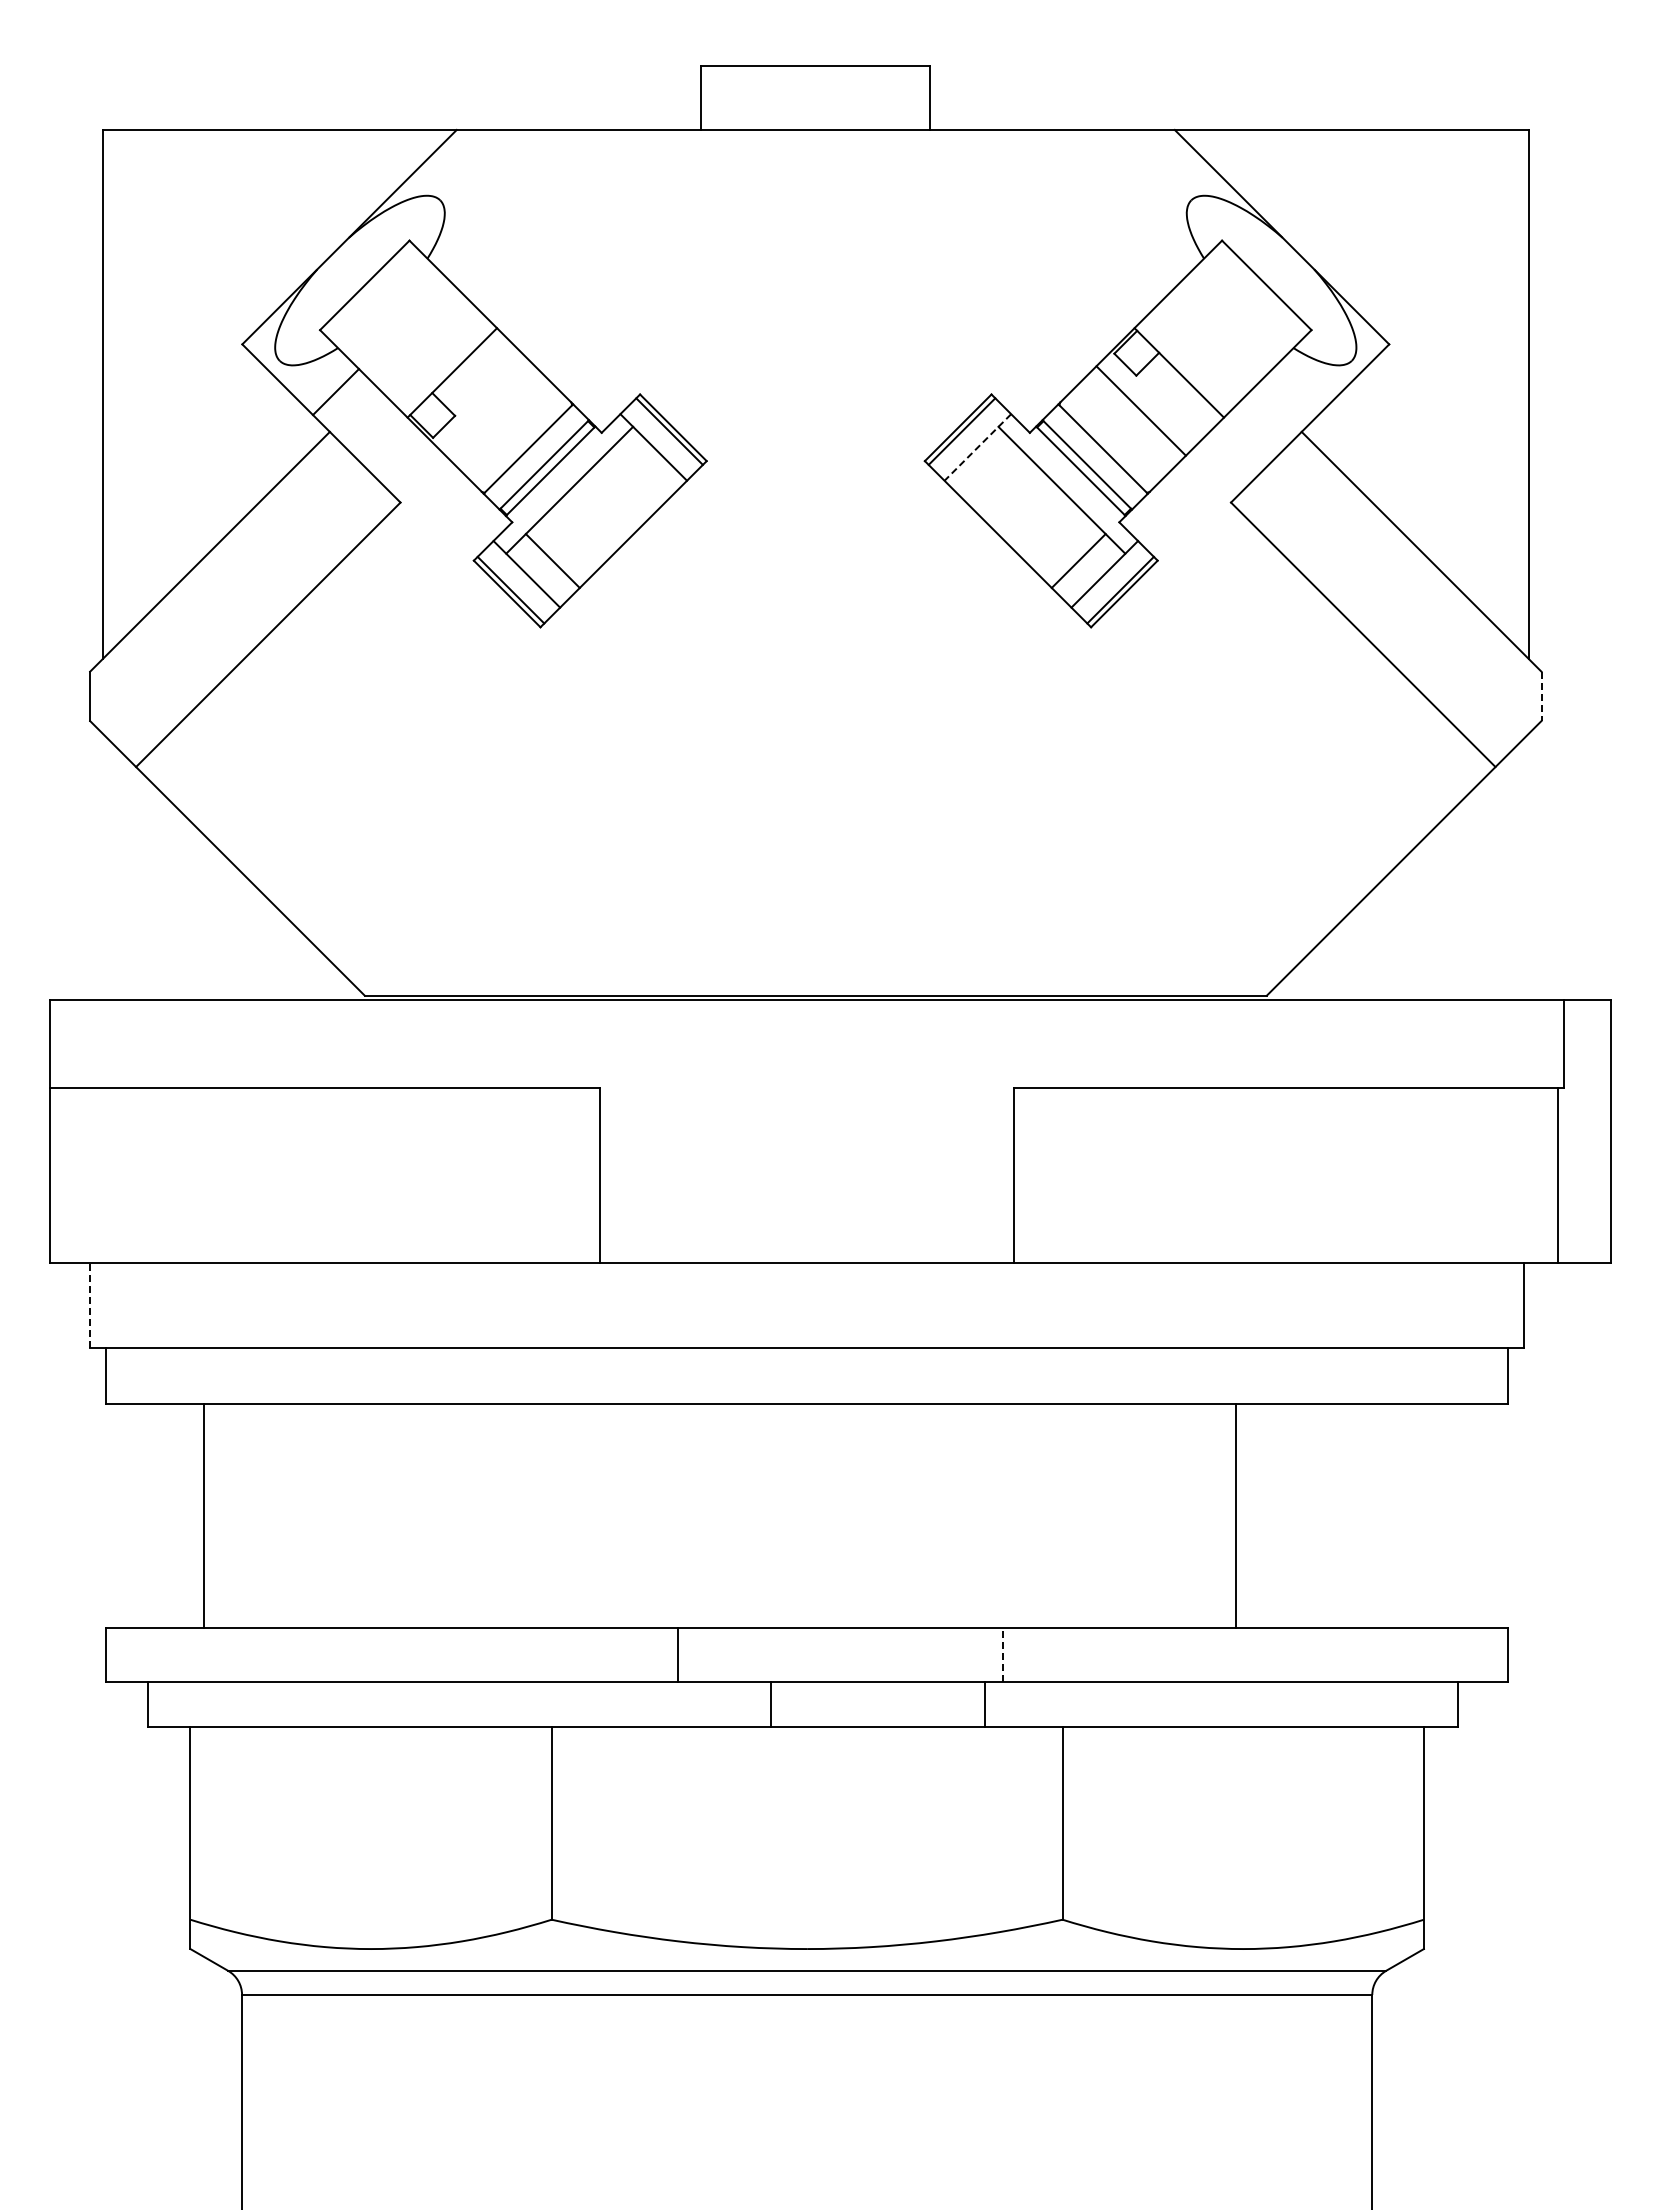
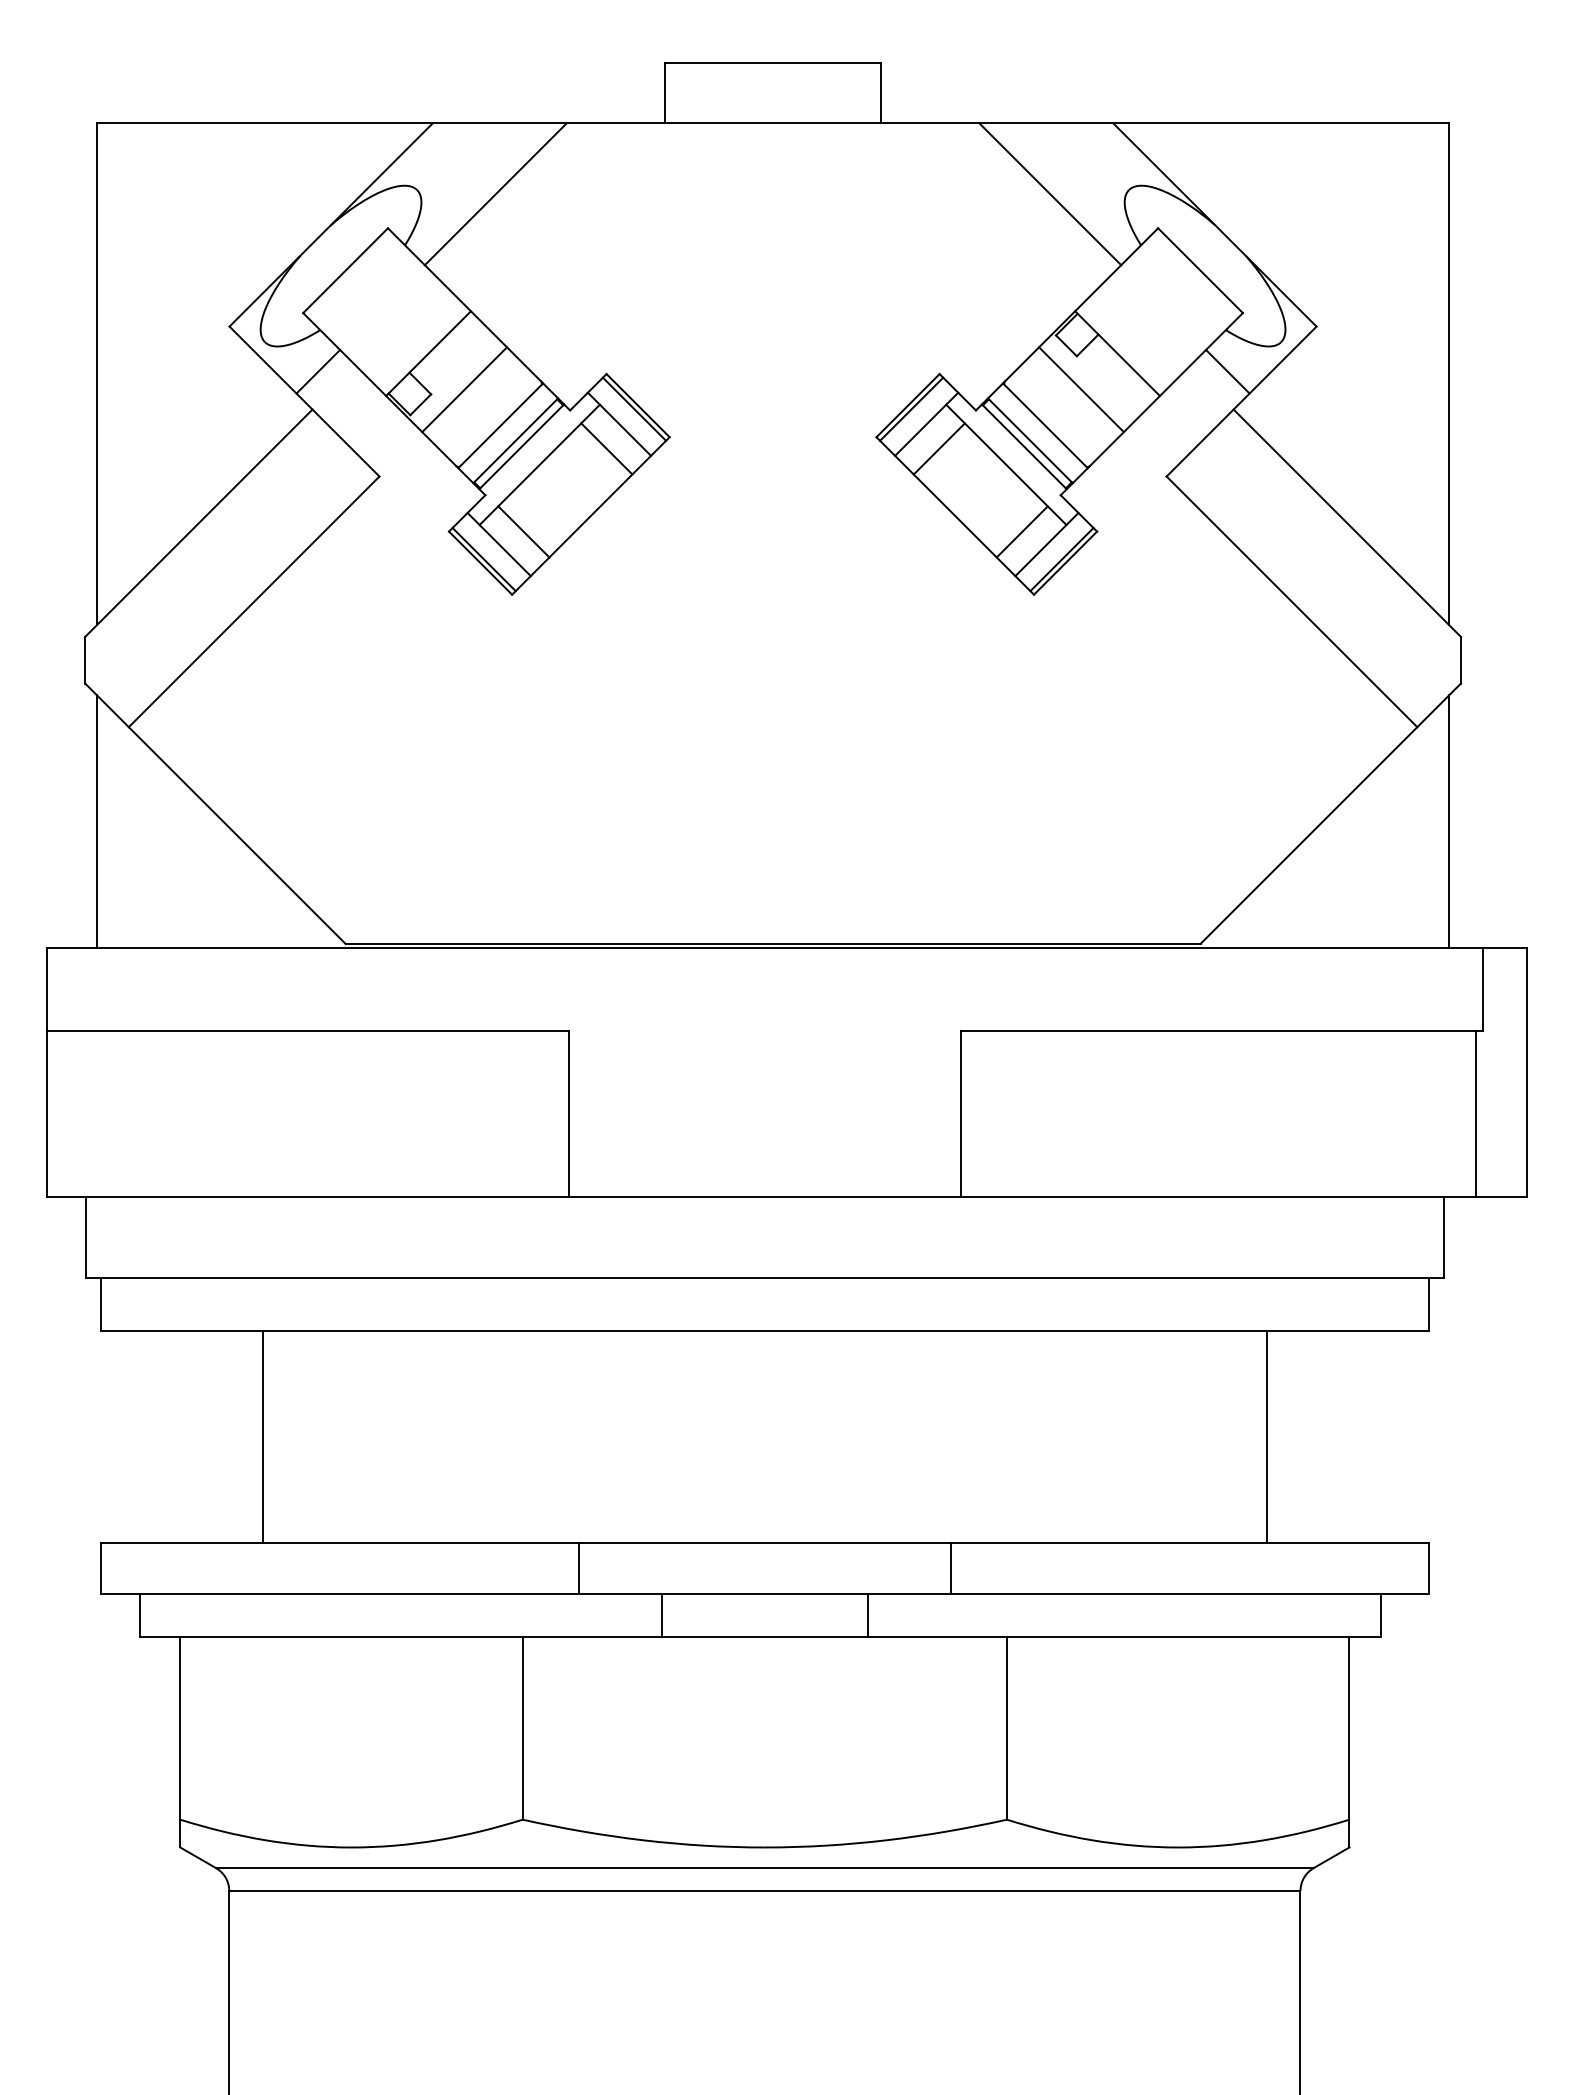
line: (523, 204) -> (496, 194), added
line: (1108, 204) -> (1050, 194), added
line: (1295, 392) -> (1227, 372), added
line: (490, 410) -> (464, 389), added
line: (977, 447) -> (926, 424), dashed -> solid
line: (640, 473) -> (606, 448), added
line: (991, 473) -> (939, 448), added
line: (1541, 696) -> (1460, 660), dashed -> solid
line: (102, 866) -> (97, 821), added
line: (1528, 866) -> (1448, 821), added
line: (90, 1304) -> (85, 1236), dashed -> solid
line: (203, 1515) -> (262, 1436), moved
line: (1236, 1515) -> (1266, 1436), moved
line: (677, 1654) -> (578, 1568), moved
line: (1003, 1655) -> (950, 1569), dashed -> solid
line: (770, 1703) -> (661, 1614), moved
line: (984, 1703) -> (867, 1614), moved

